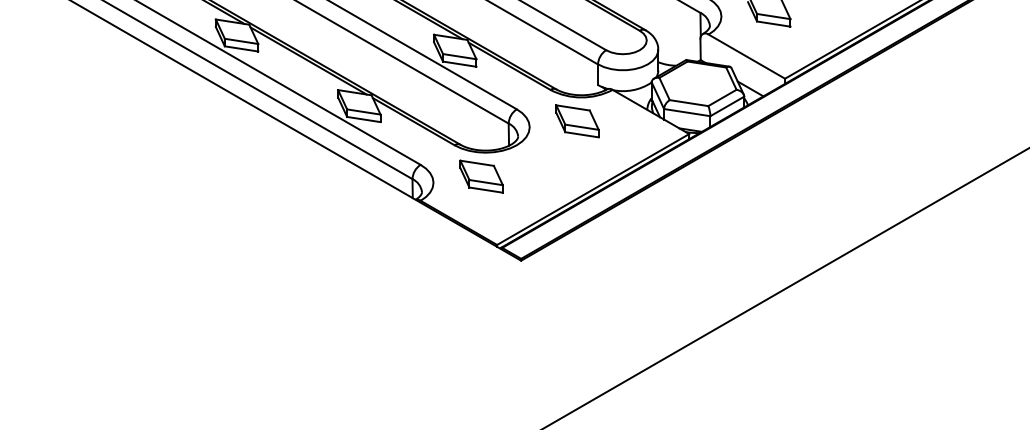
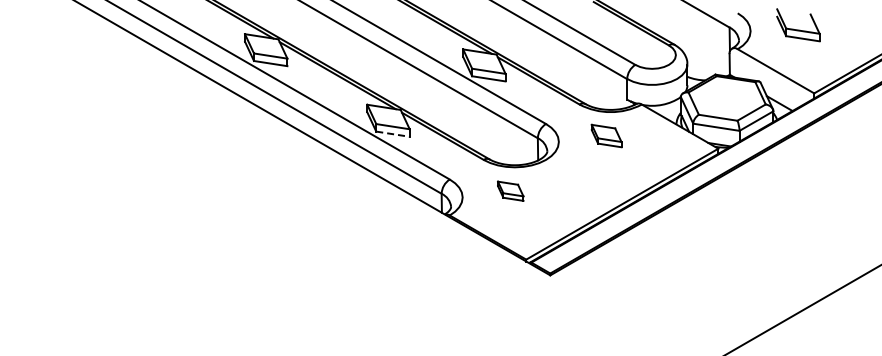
line: (363, 119) -> (392, 134), solid -> dashed
part: (577, 121) -> (606, 136), size x0.7
part: (481, 176) -> (510, 191), size x0.6

